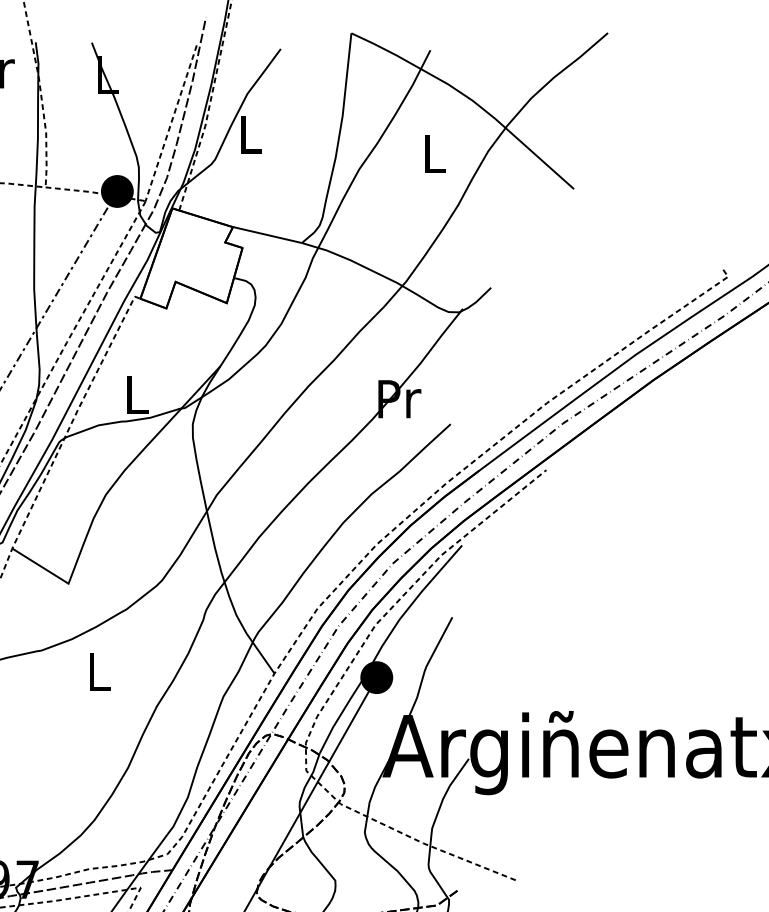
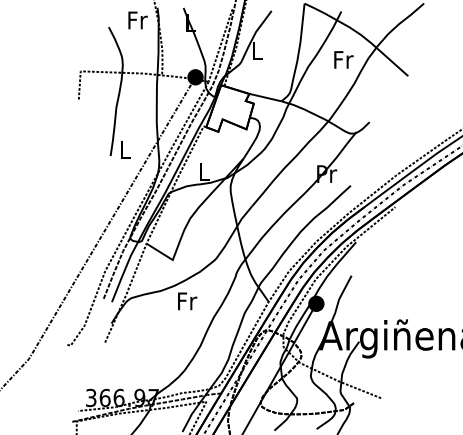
text: (434, 153) -> (343, 59), L -> Fr
text: (100, 672) -> (187, 301), L -> Fr

